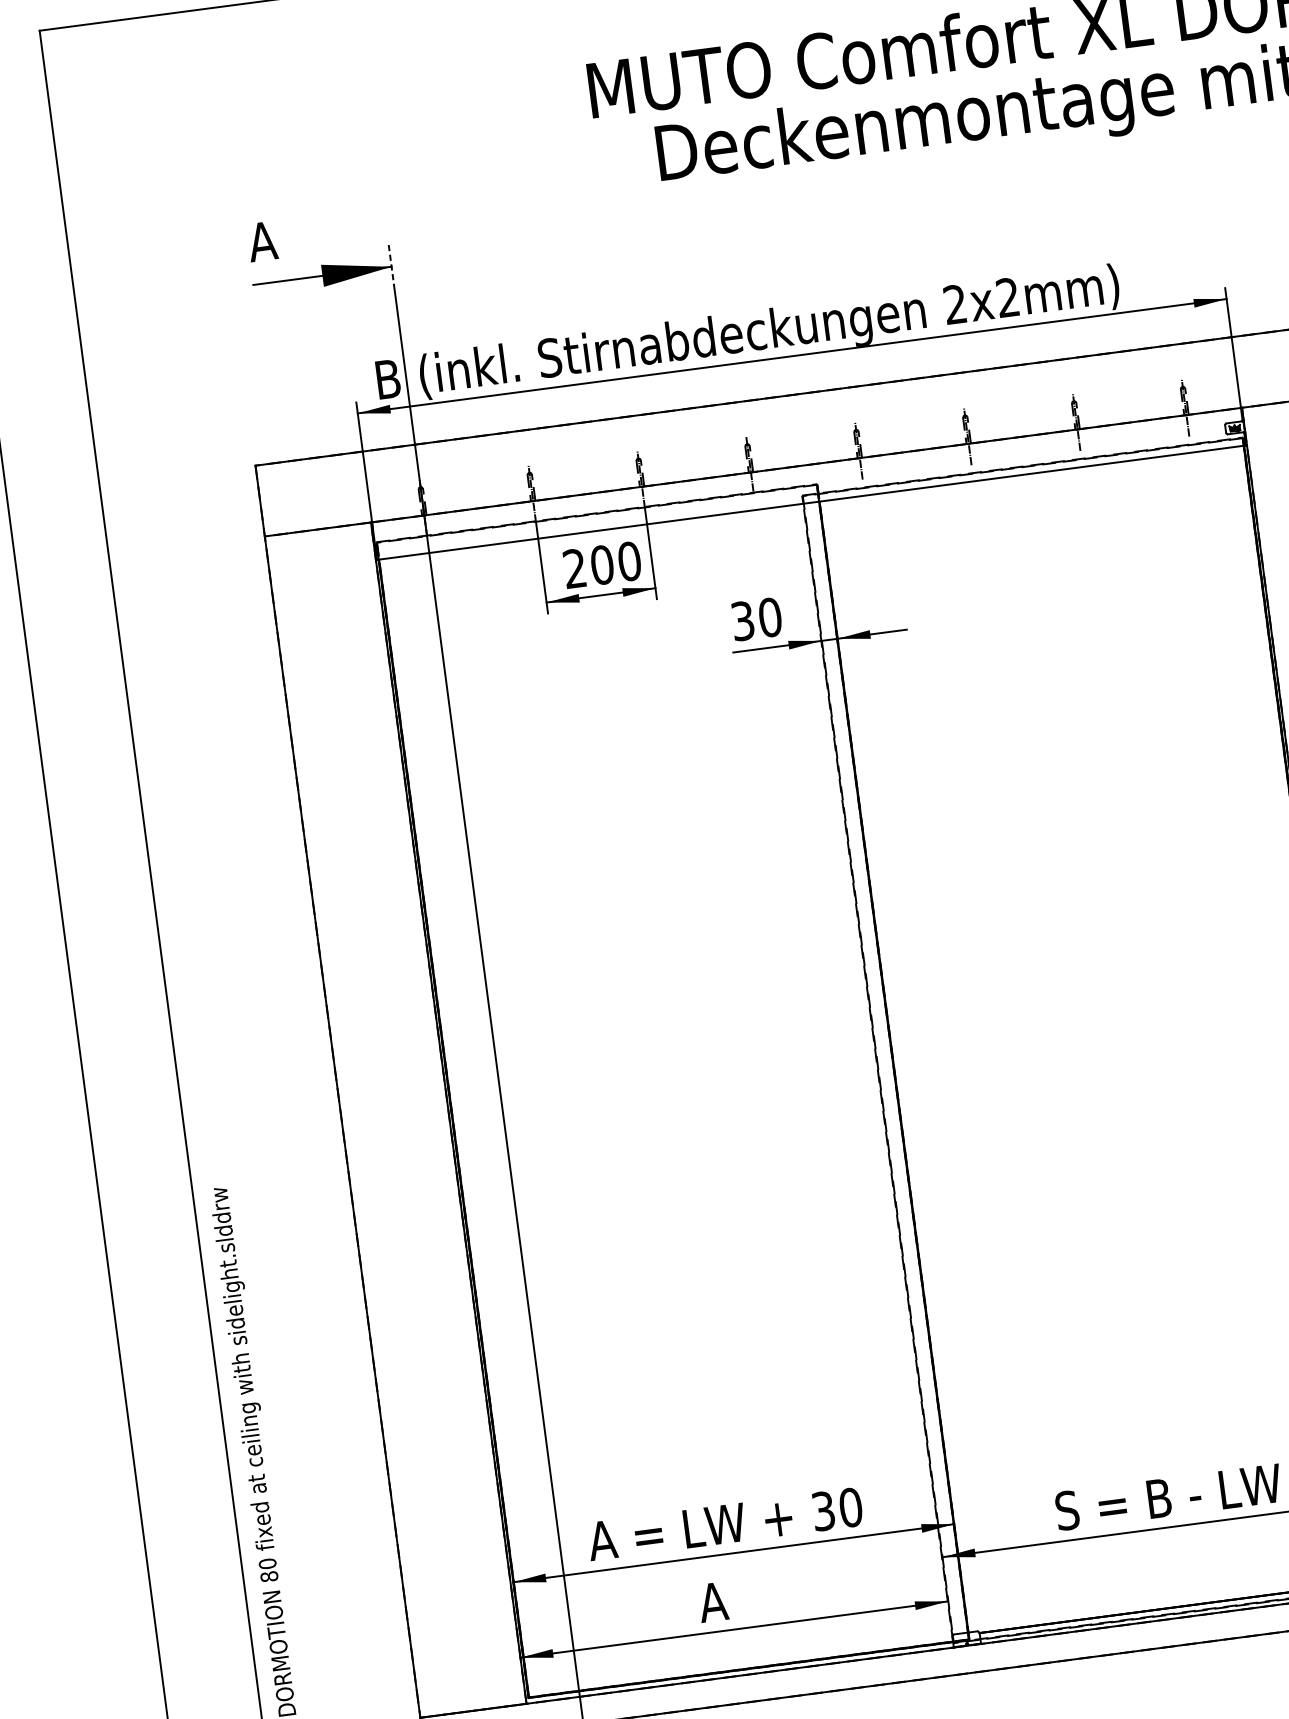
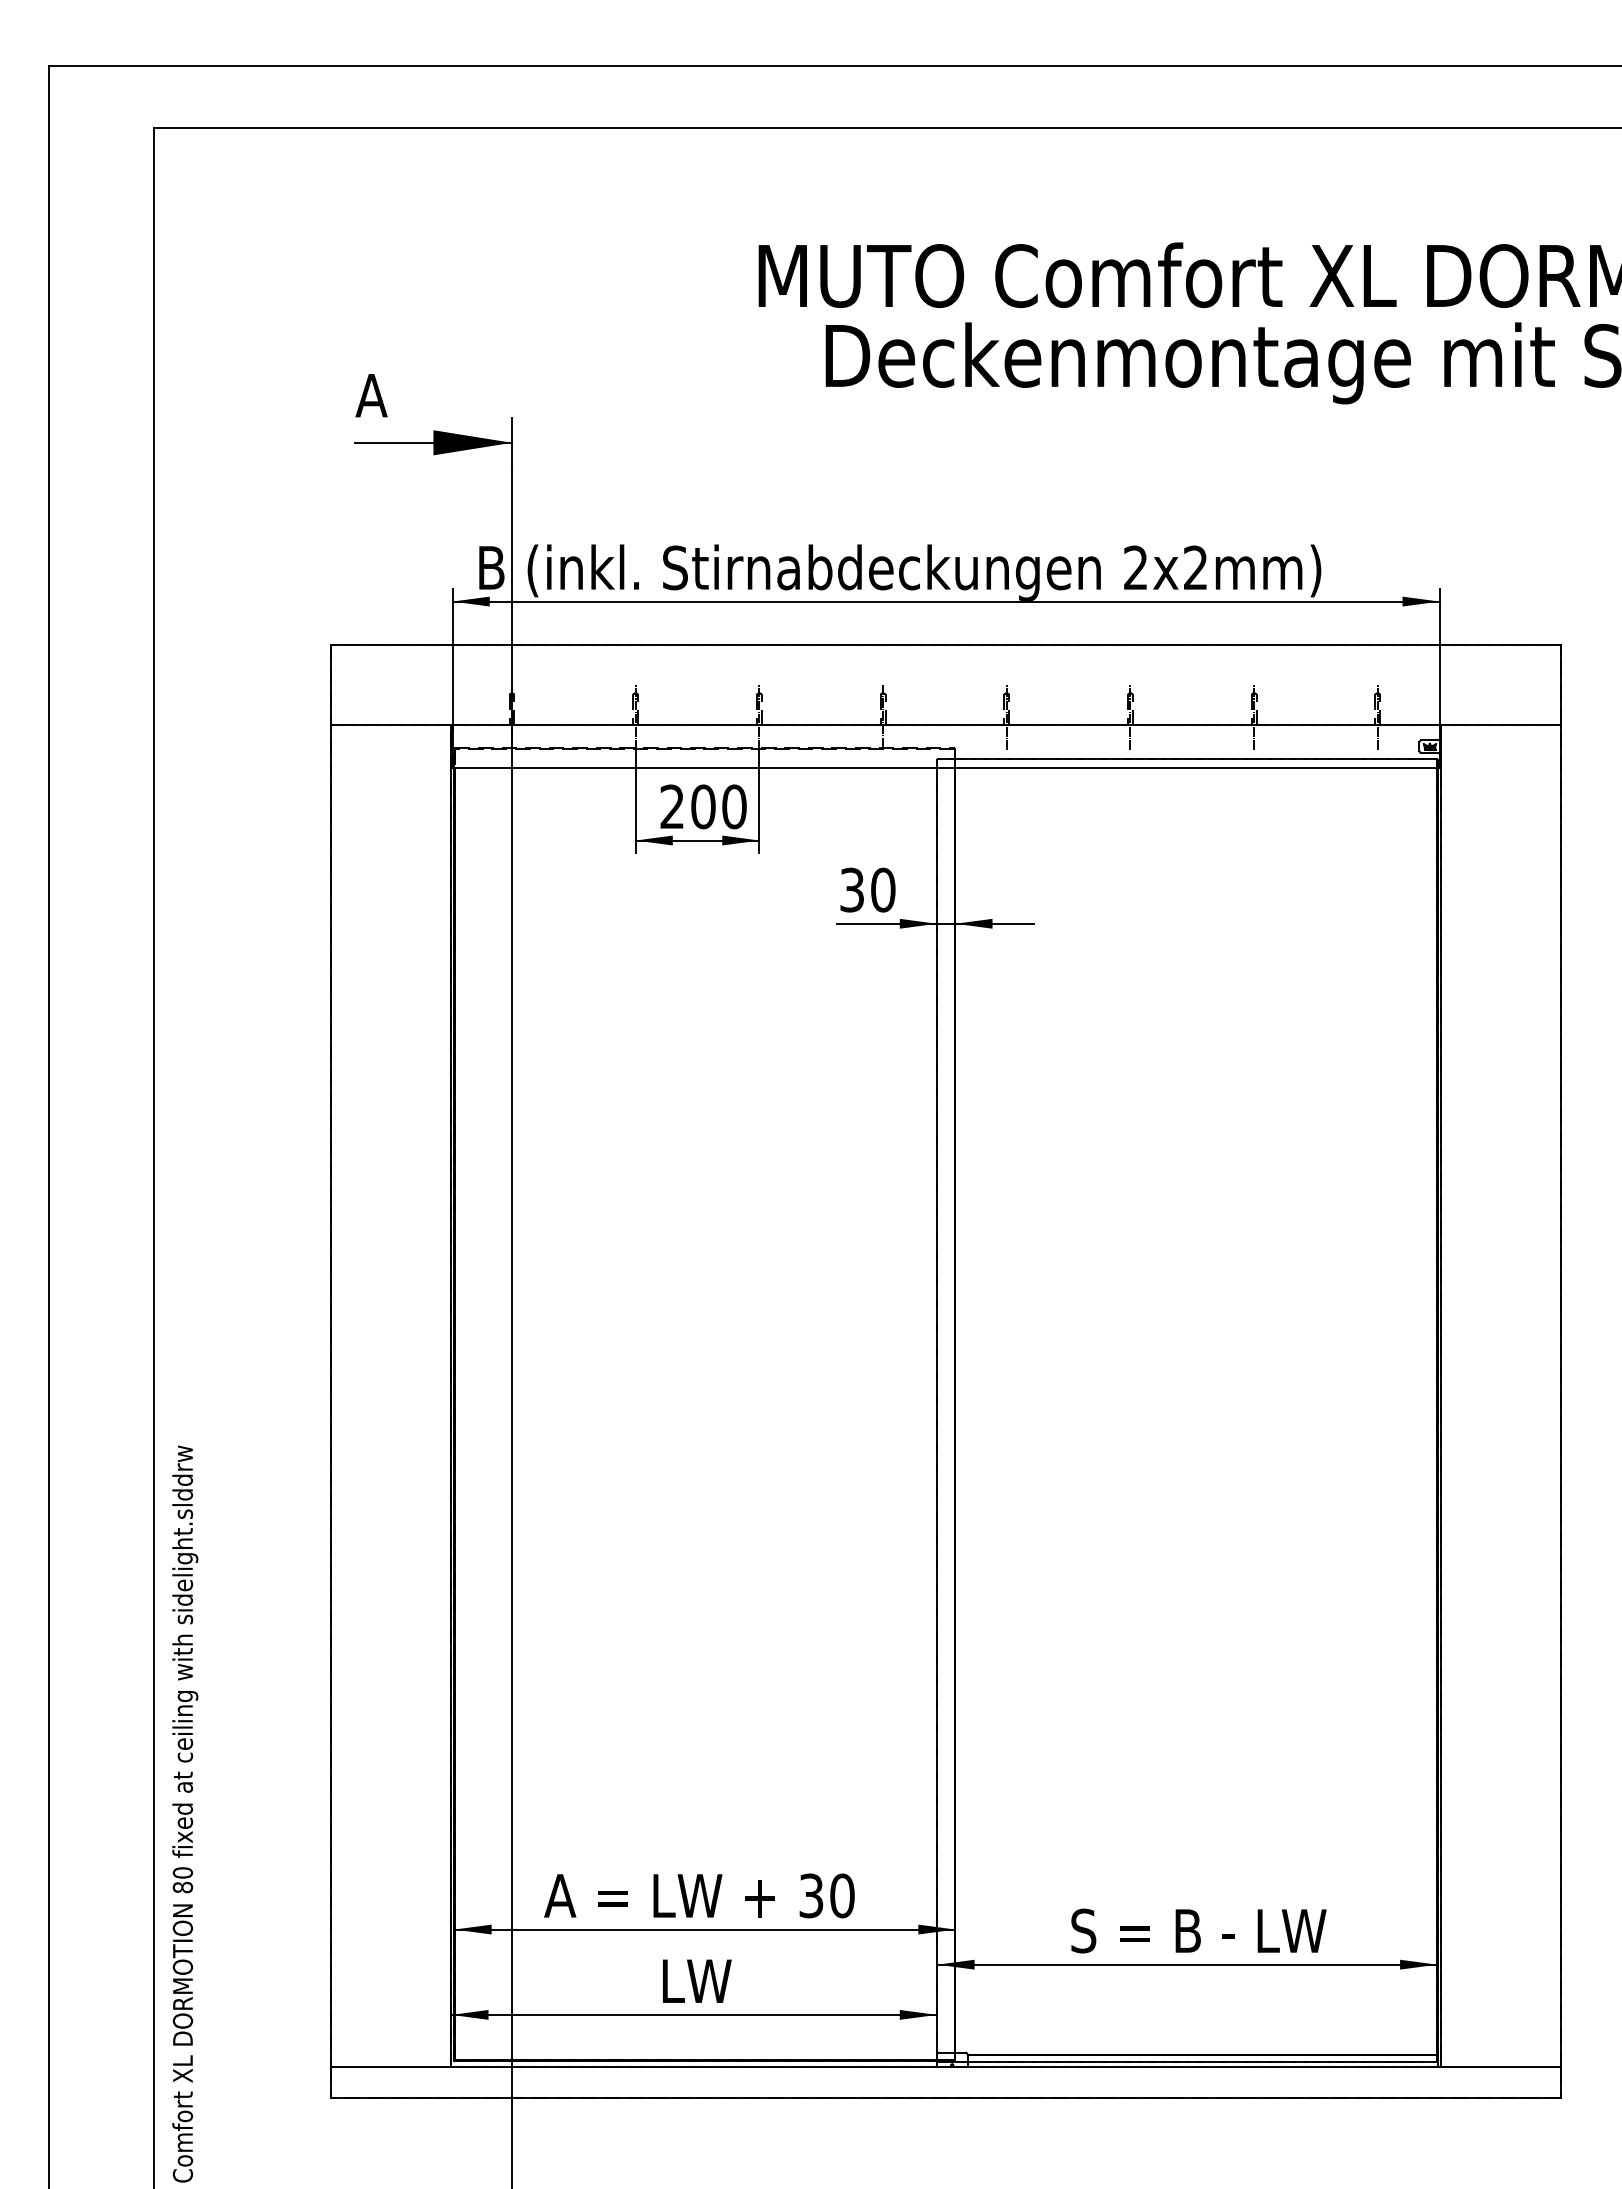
line: (392, 267) -> (512, 443), dashed -> solid
text: (730, 1599) -> (694, 1980), A -> LW

